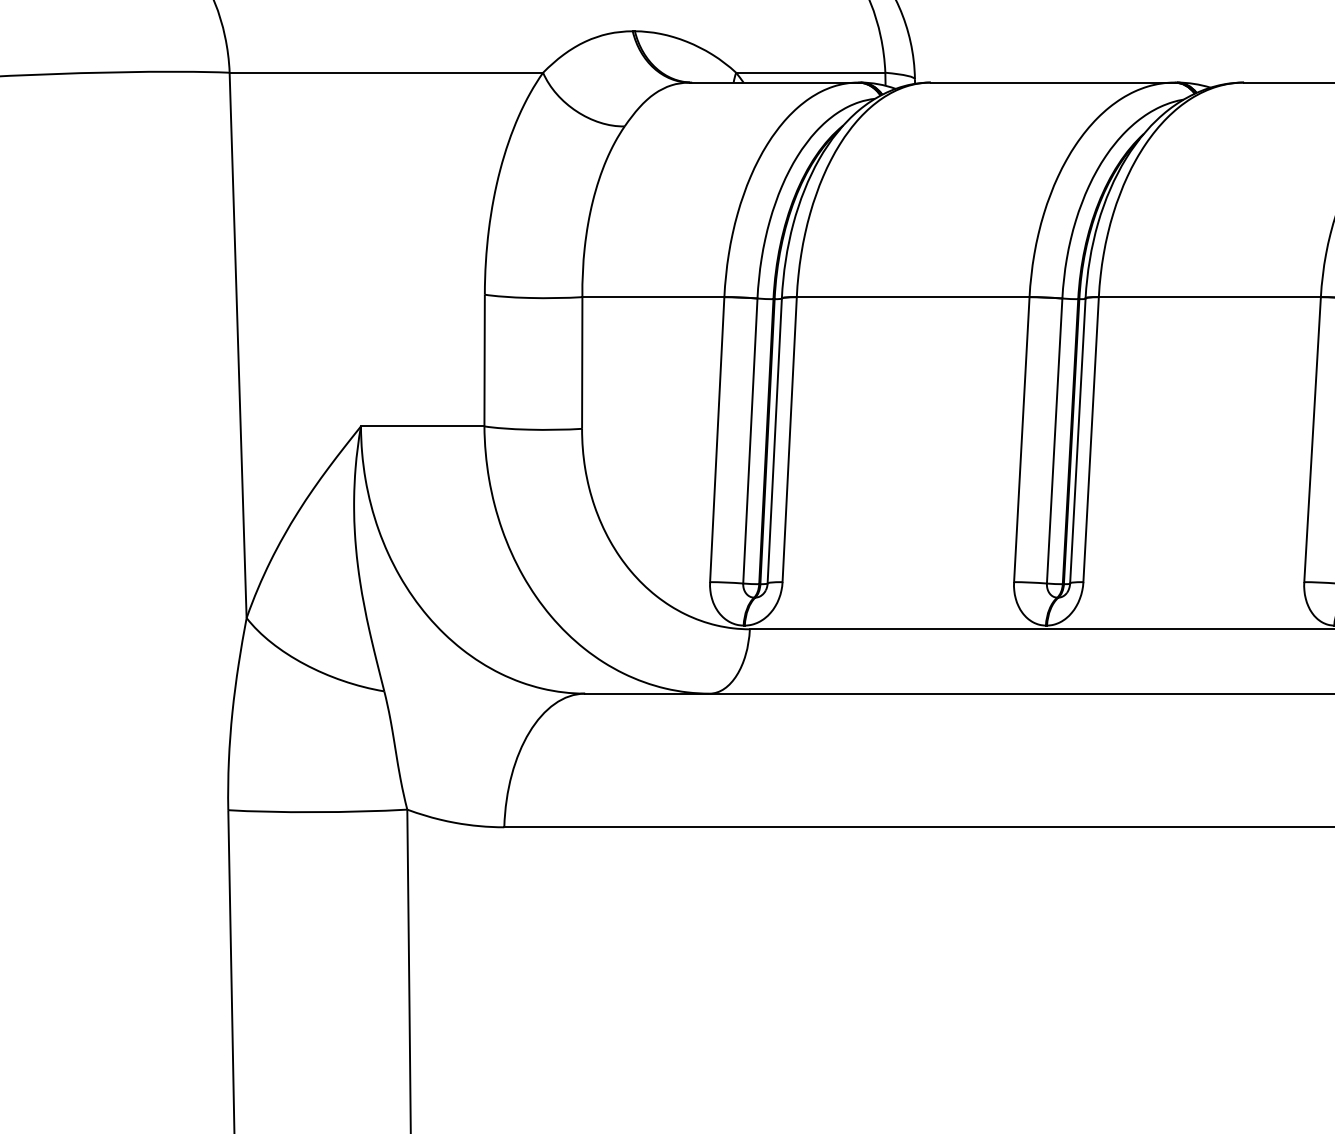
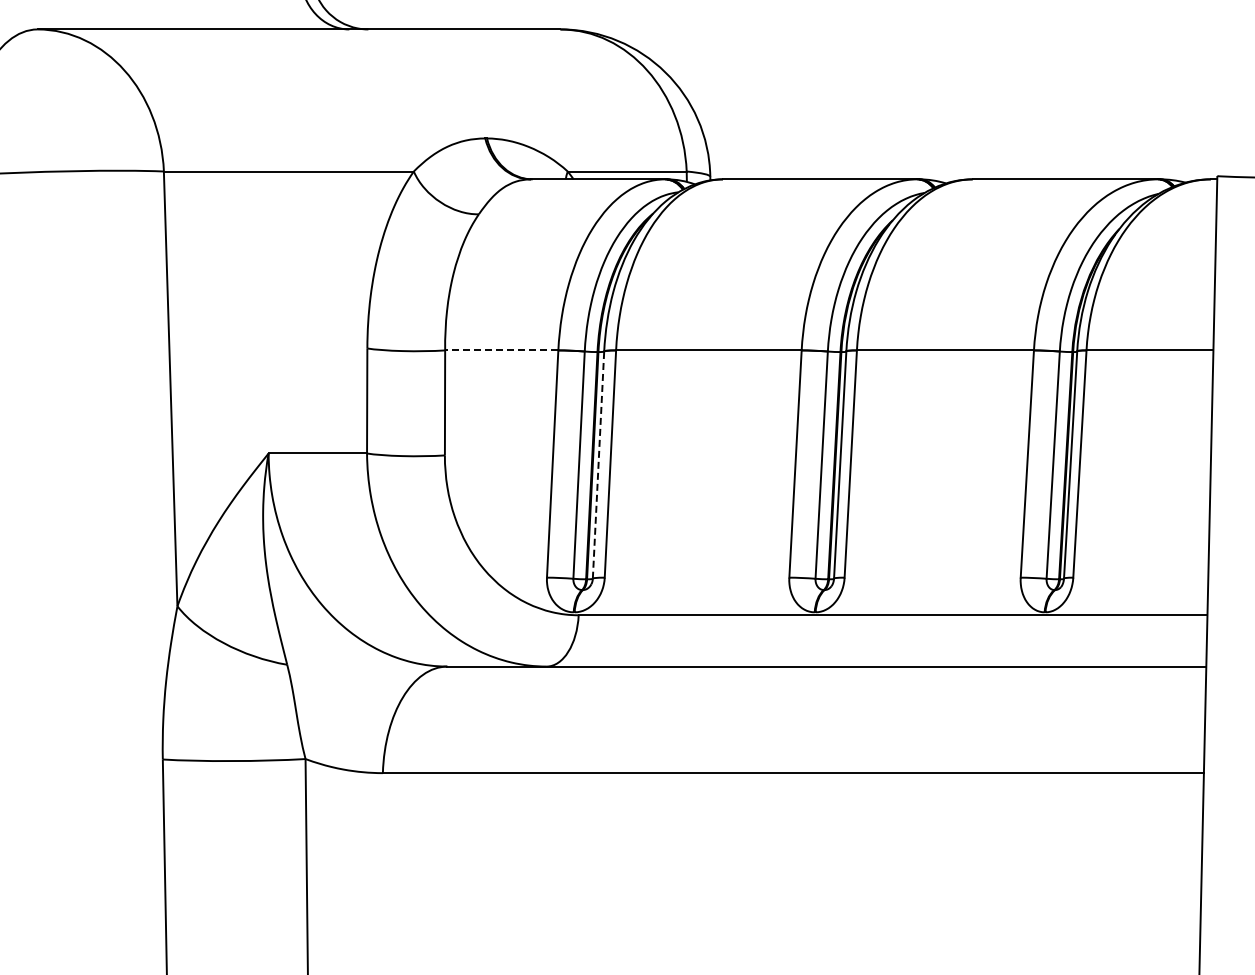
line: (653, 297) -> (501, 350), solid -> dashed
line: (774, 441) -> (598, 465), solid -> dashed

